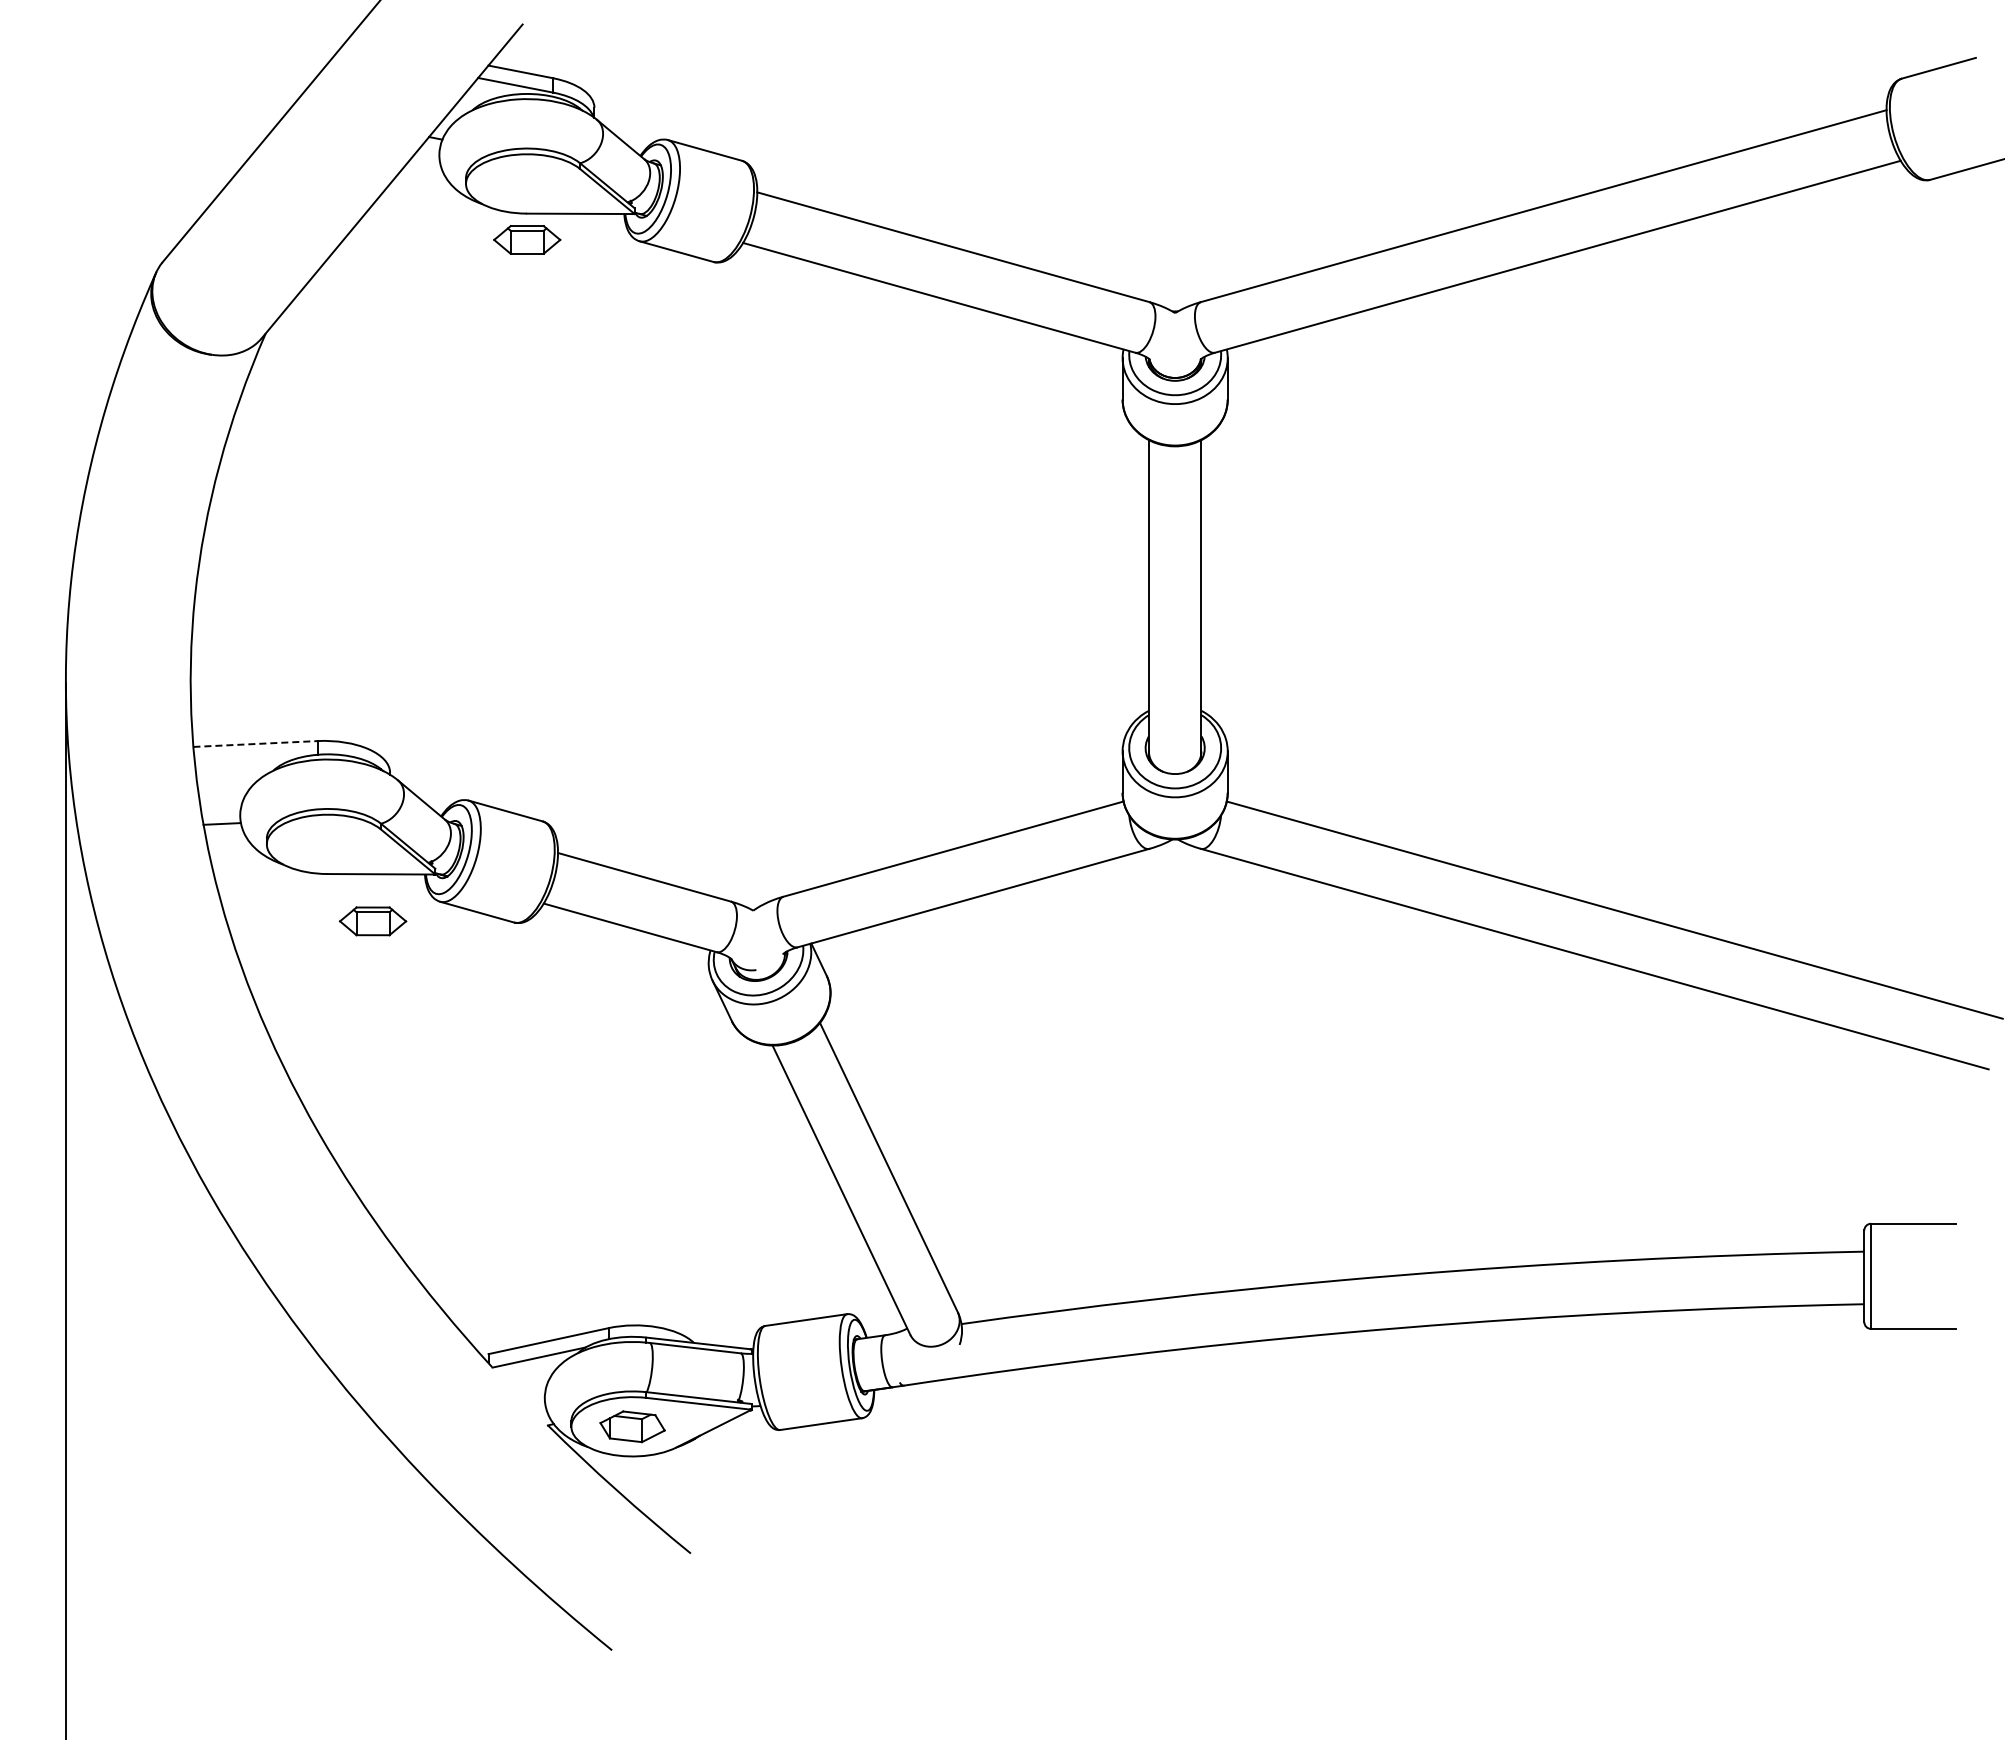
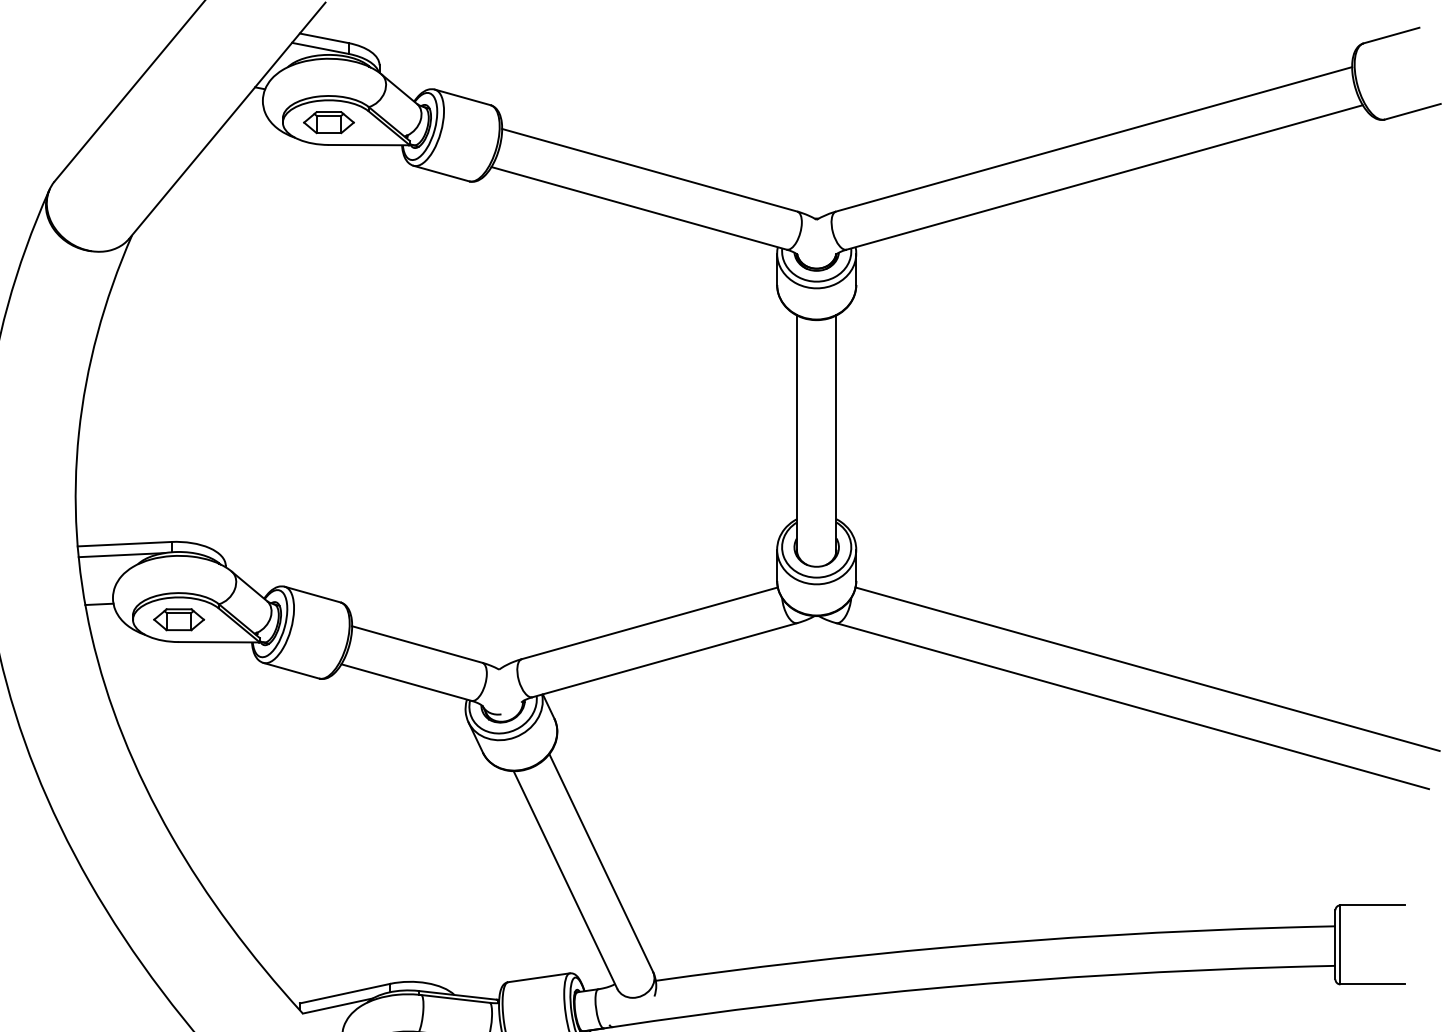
part: (527, 239) -> (329, 122), moved
line: (256, 743) -> (125, 543), dashed -> solid
line: (251, 758) -> (121, 555), added
part: (372, 921) -> (178, 619), moved

